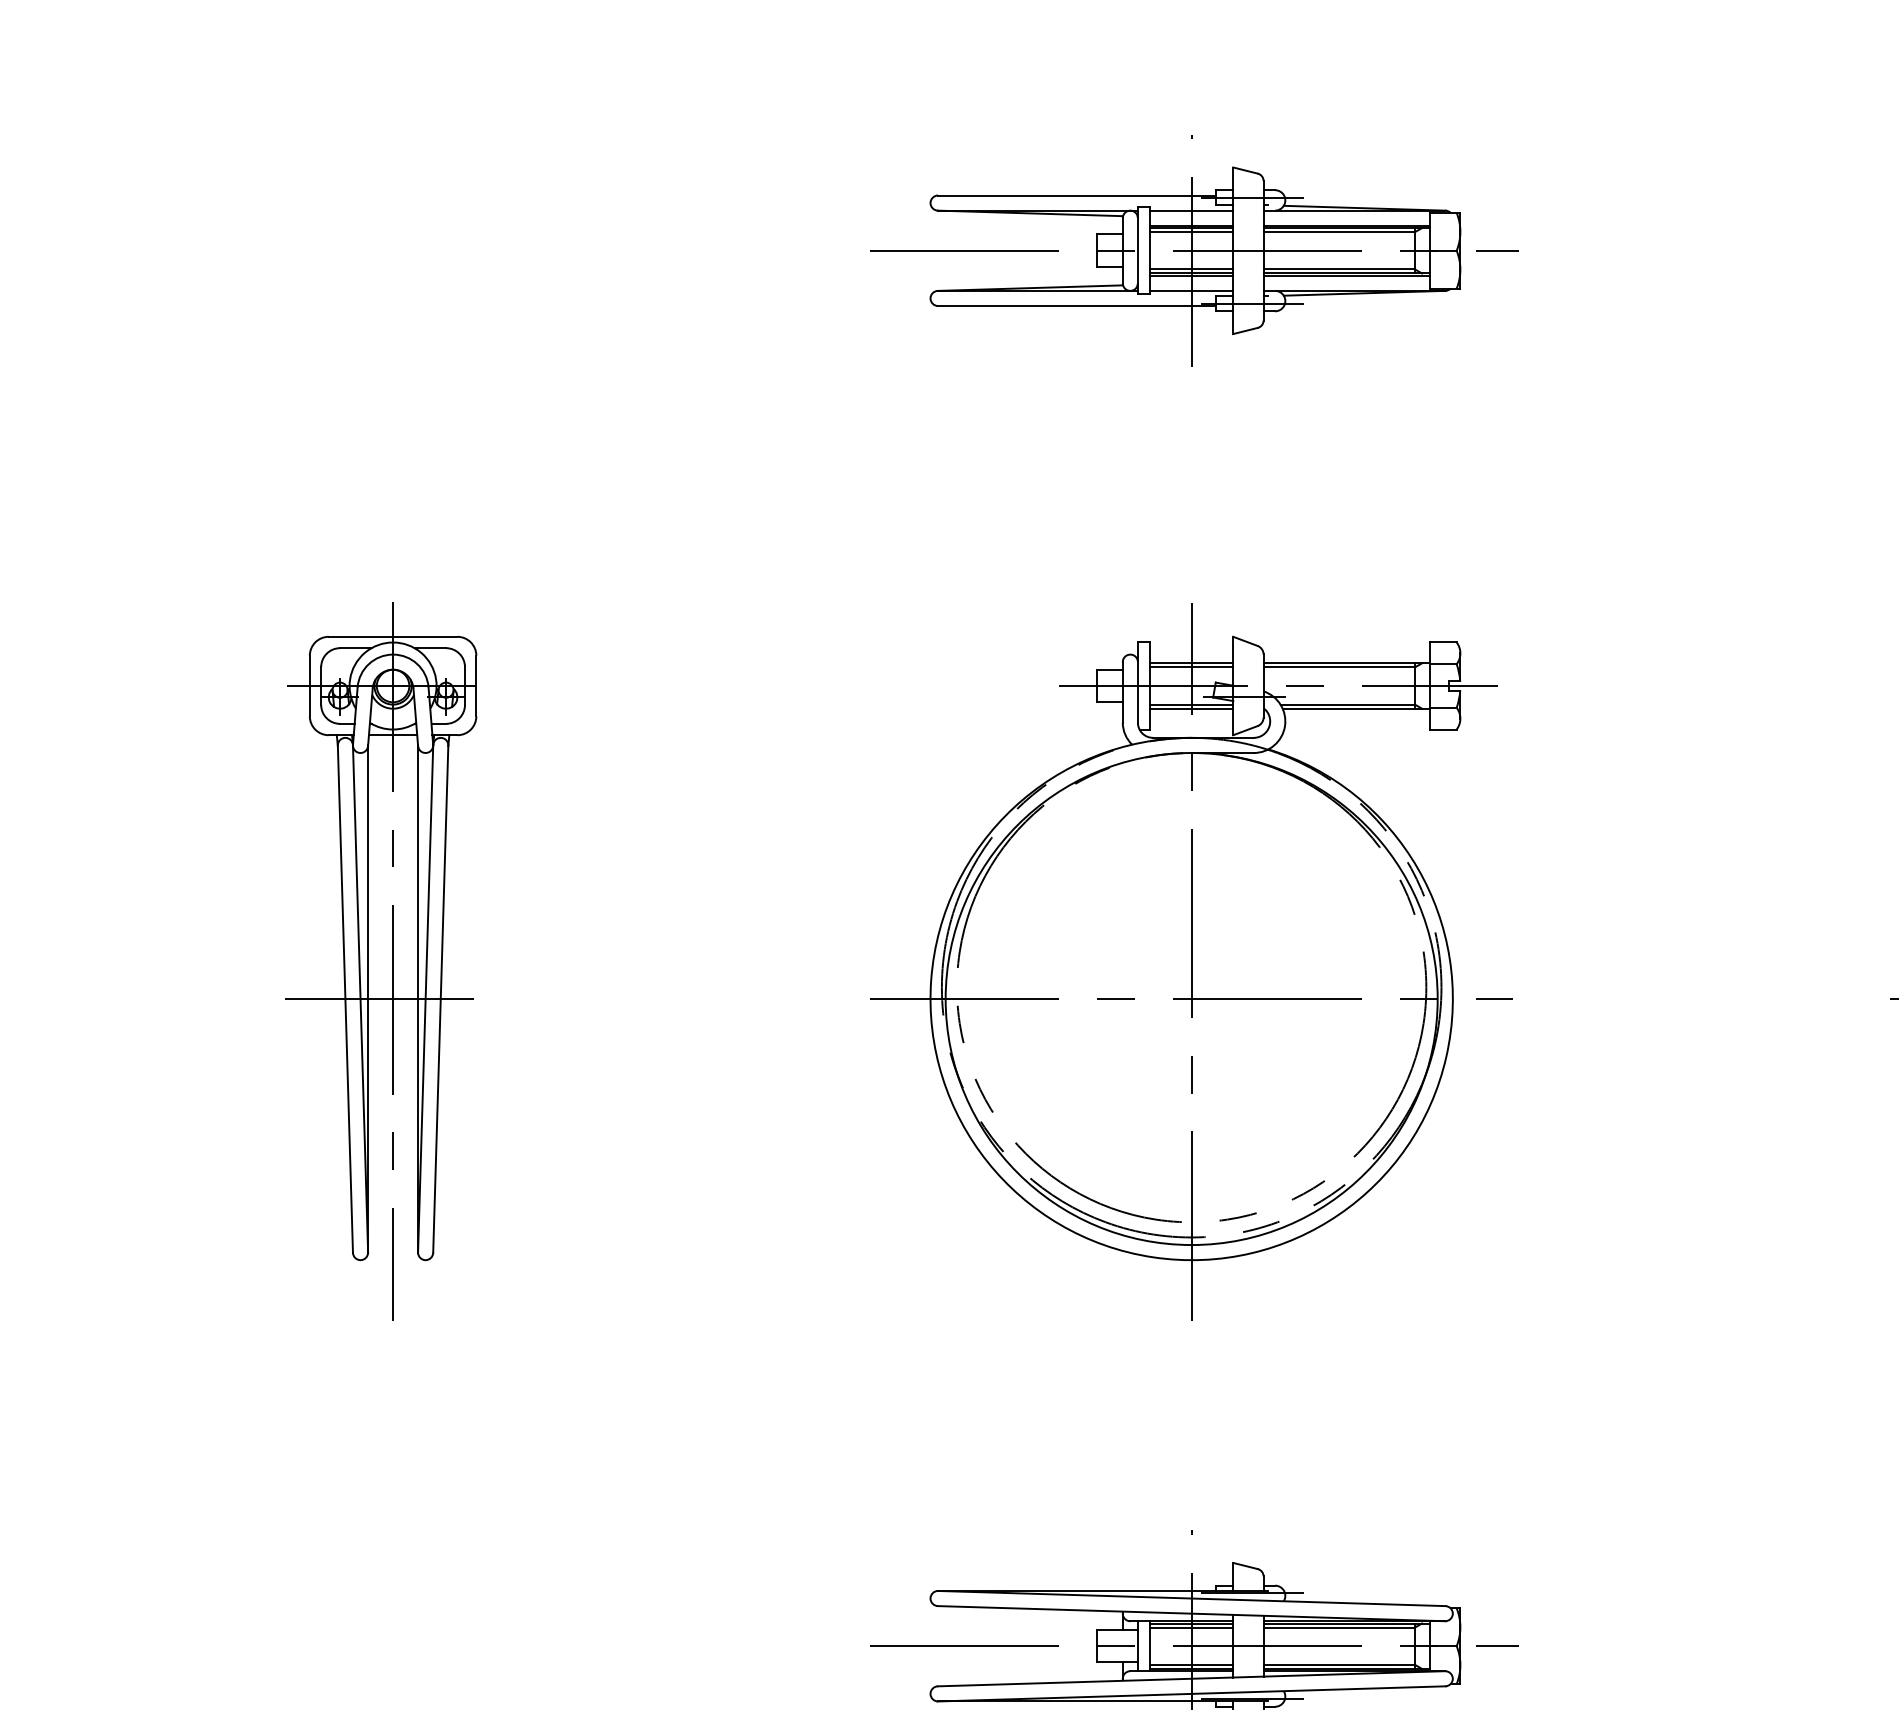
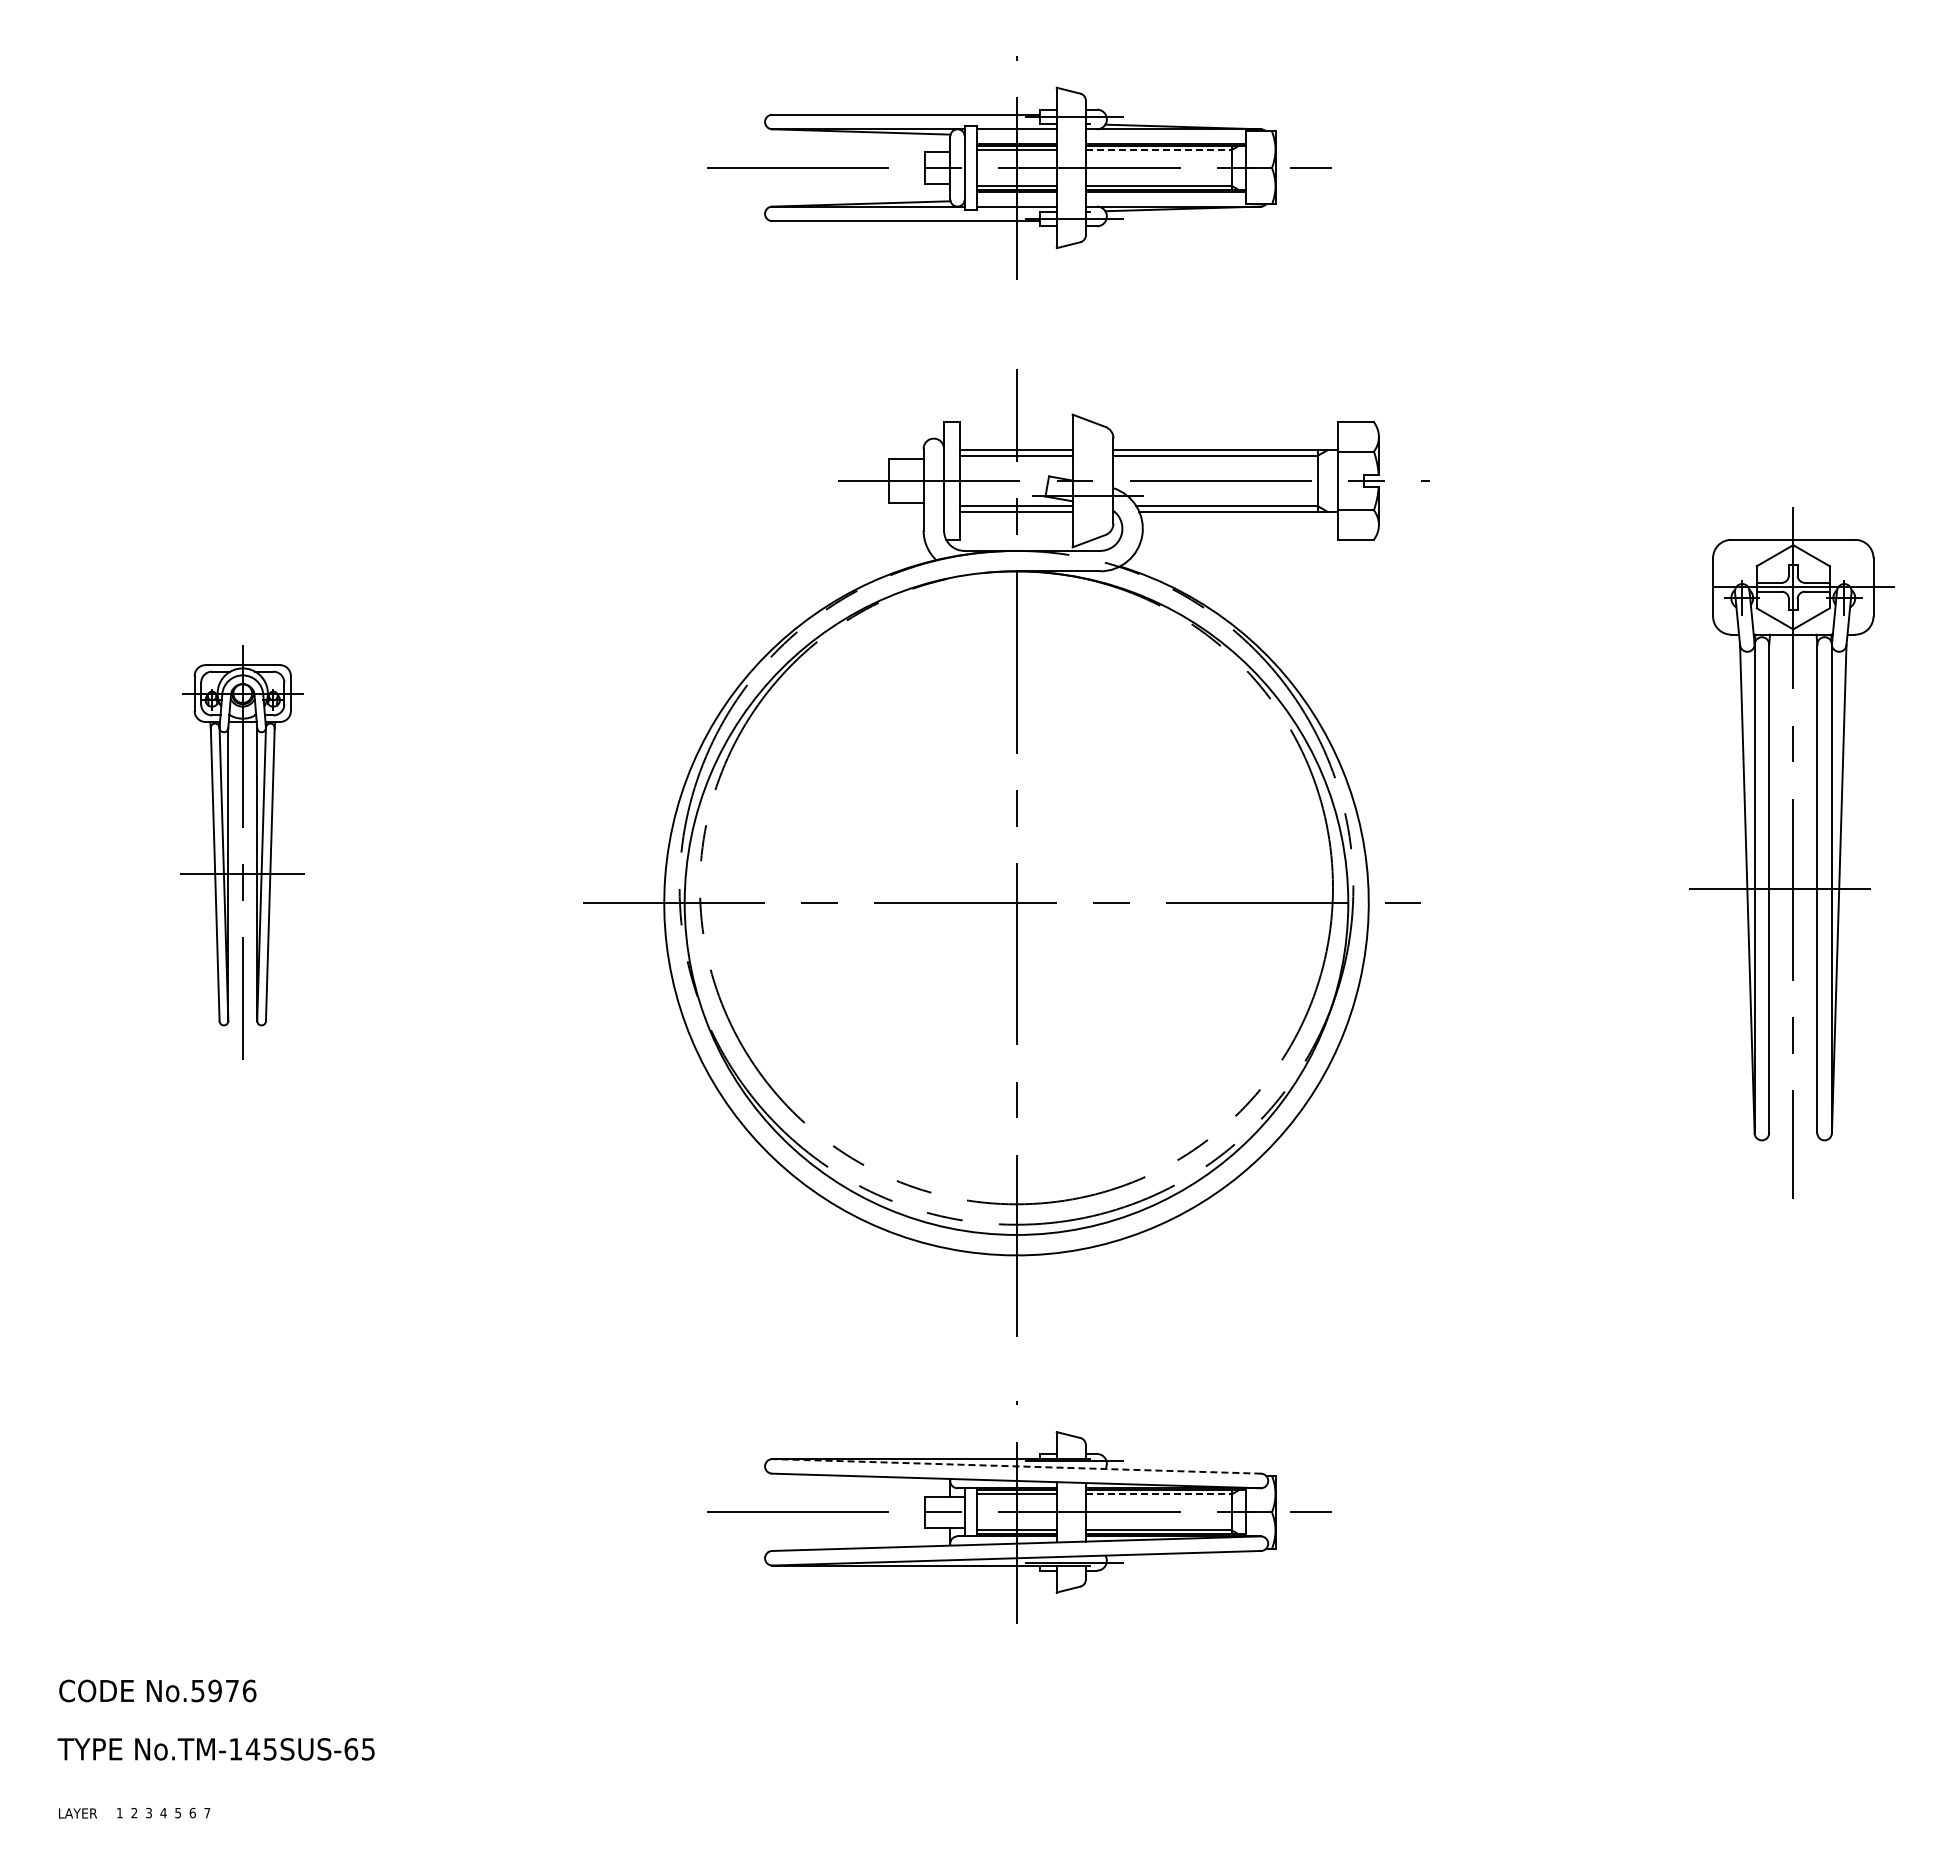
line: (1338, 232) -> (1158, 150), solid -> dashed
part: (380, 961) -> (235, 852), size x0.6
part: (1191, 961) -> (1016, 852), size x1.4
line: (1191, 1598) -> (1016, 1466), solid -> dashed
line: (1338, 1627) -> (1158, 1494), solid -> dashed

